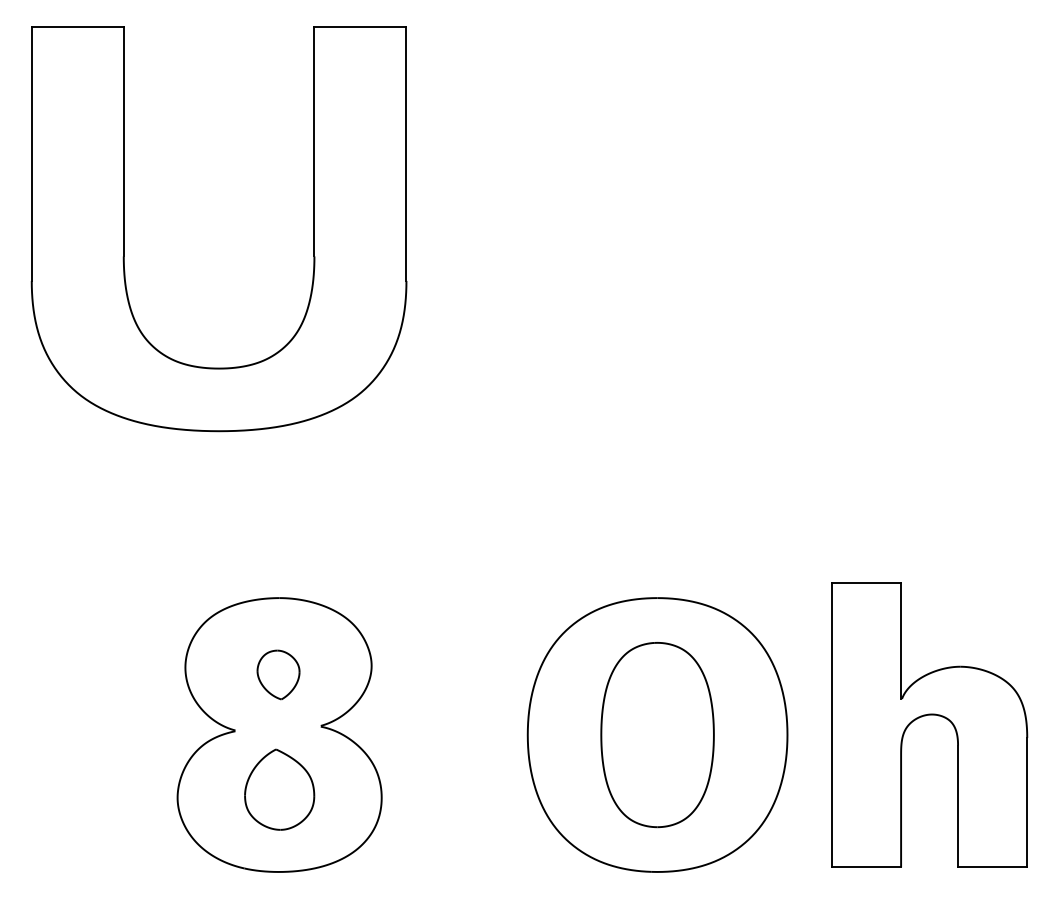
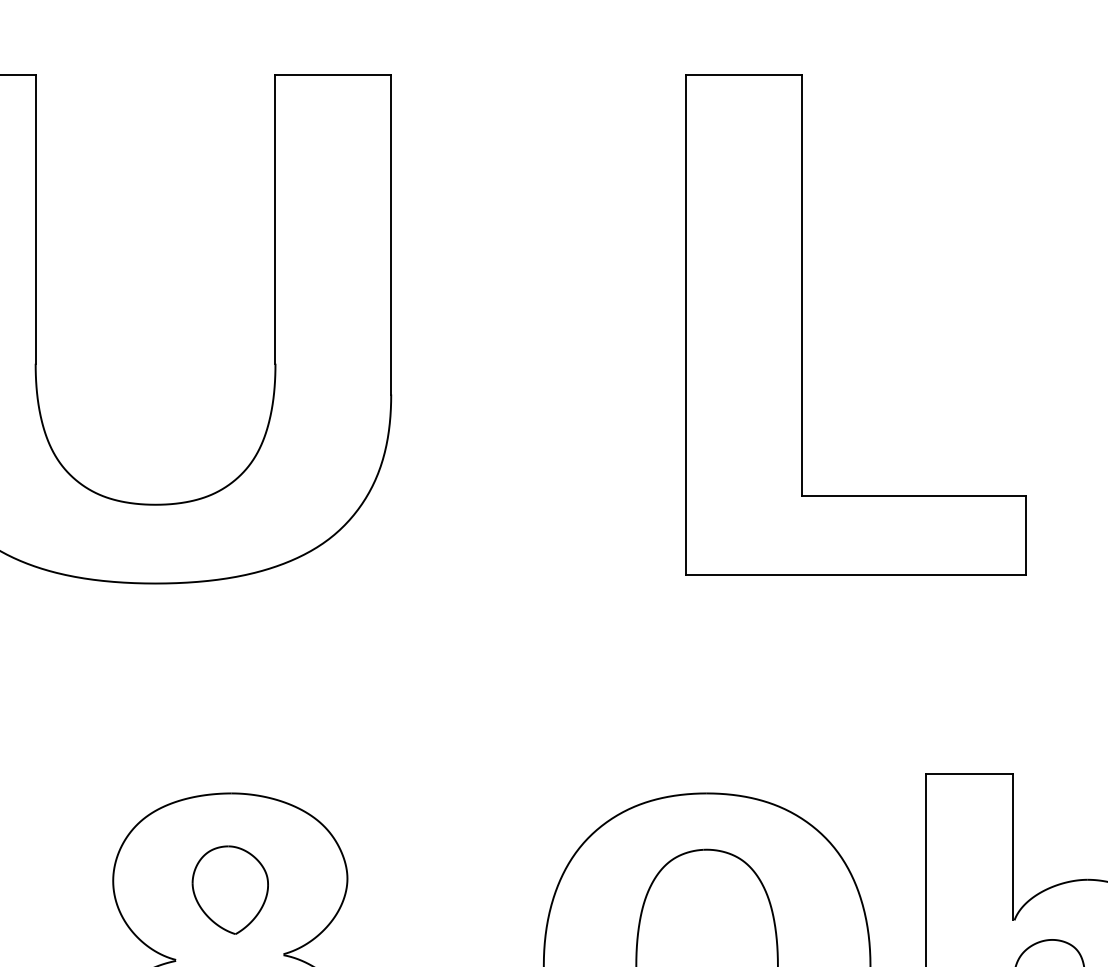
part: (733, 225) -> (802, 324), added
part: (278, 674) -> (230, 889), size x1.43

